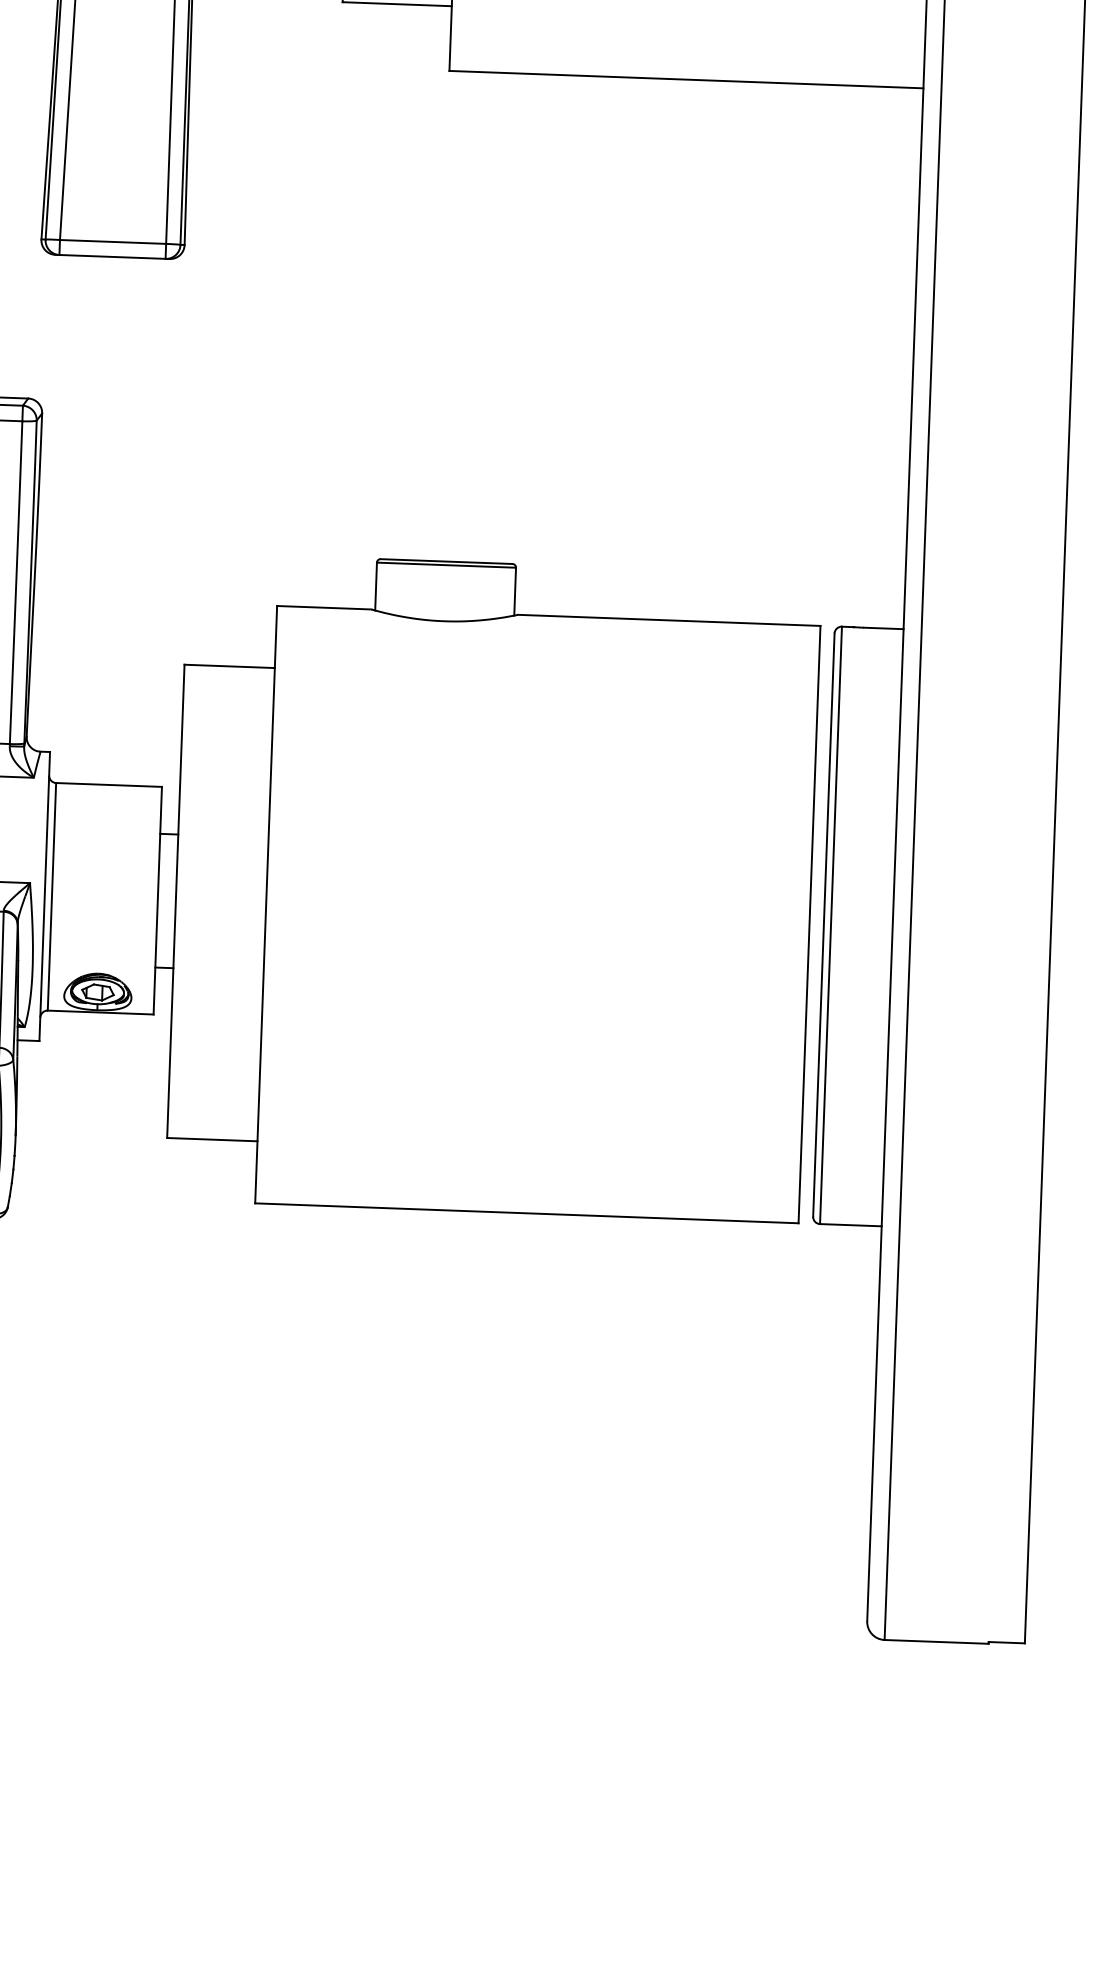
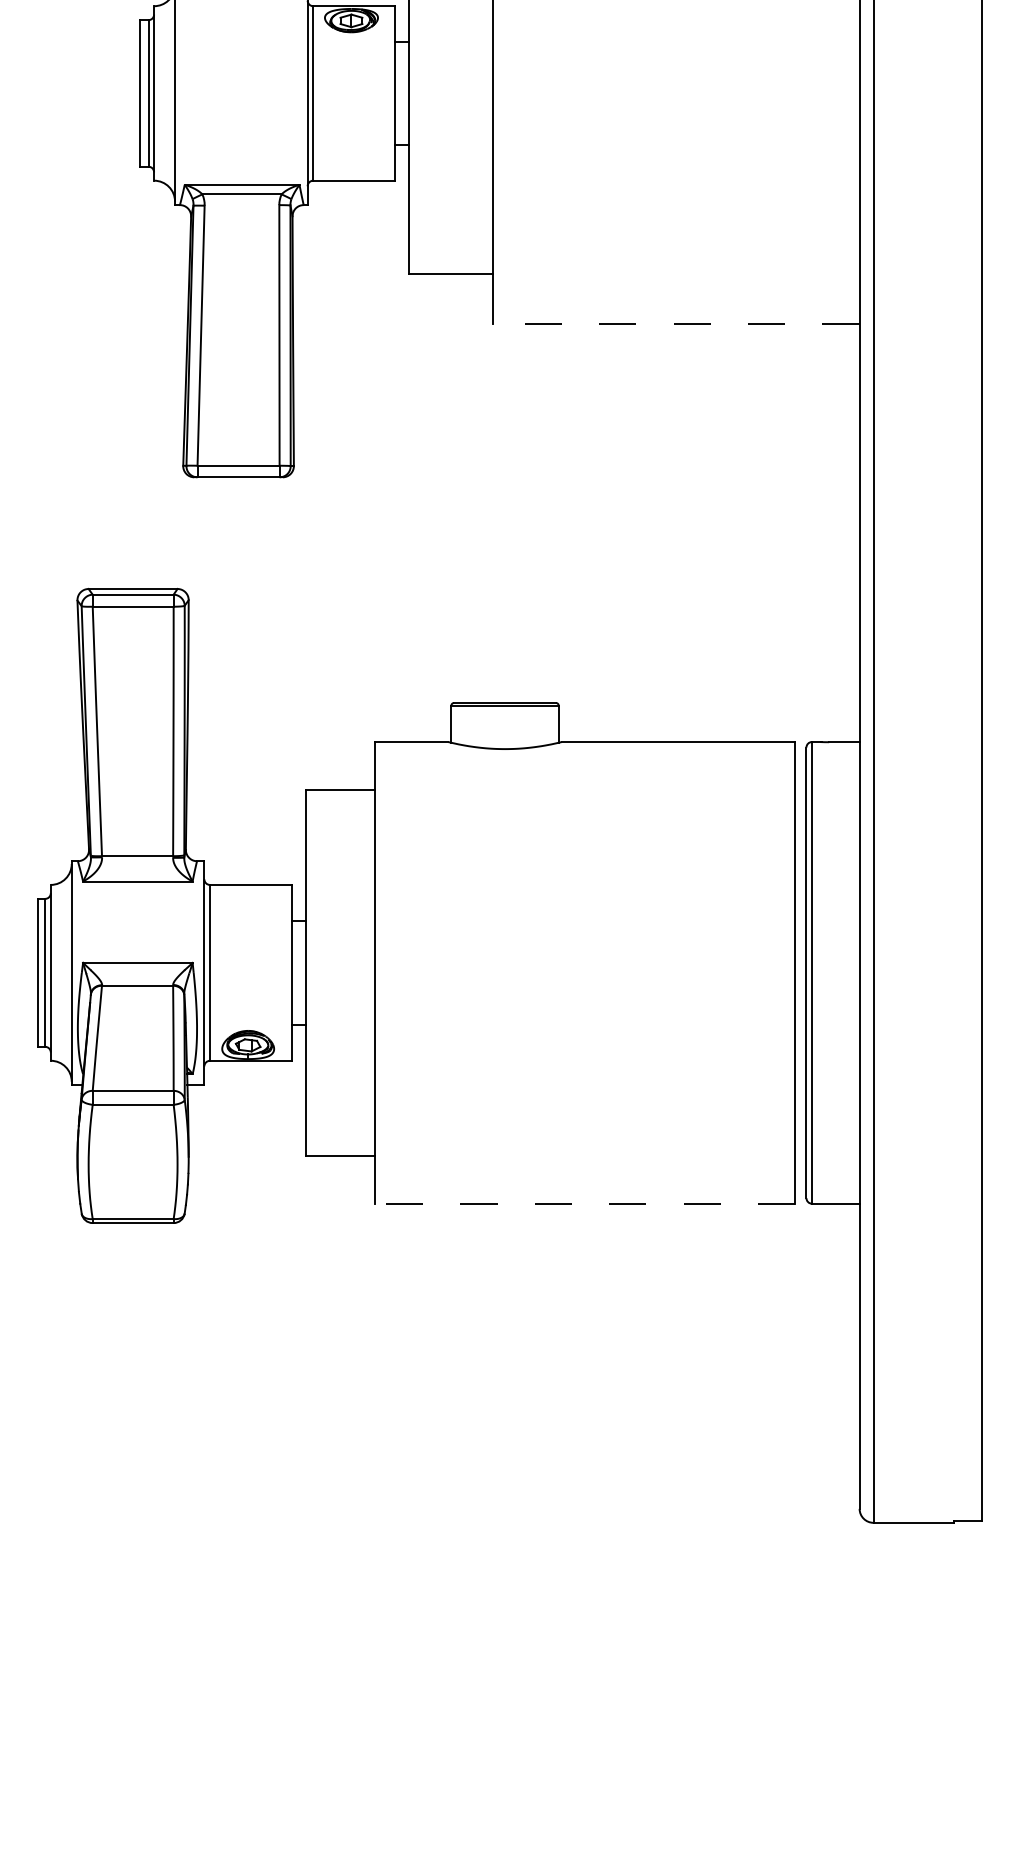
line: (685, 79) -> (675, 324), solid -> dashed
line: (526, 1213) -> (585, 1203), solid -> dashed

